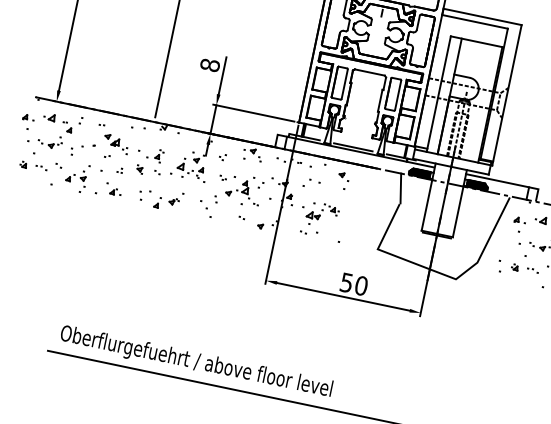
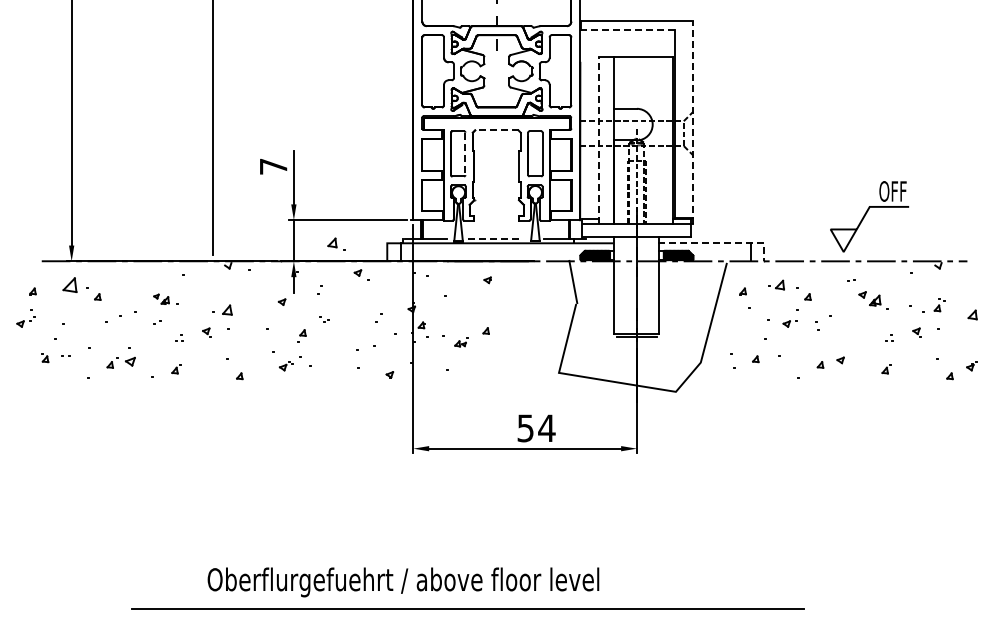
line: (474, 21) -> (627, 29), solid -> dashed
text: (210, 65) -> (273, 166), 8 -> 7
line: (369, 72) -> (496, 130), solid -> dashed
line: (344, 84) -> (465, 154), solid -> dashed
line: (438, 93) -> (598, 139), solid -> dashed
line: (507, 95) -> (693, 122), solid -> dashed
part: (51, 117) -> (69, 284), size x1.6
part: (55, 142) -> (25, 318), moved
part: (115, 142) -> (165, 300), size x0.7
line: (353, 147) -> (495, 238), solid -> dashed
part: (157, 154) -> (226, 305), size x1.6
part: (183, 167) -> (336, 243), moved
part: (200, 171) -> (301, 335), moved
part: (83, 176) -> (130, 356), size x1.4
line: (508, 183) -> (721, 243), solid -> dashed
part: (237, 187) -> (347, 328), removed
part: (173, 202) -> (285, 366), moved
part: (314, 214) -> (461, 342), size x0.6
text: (361, 285) -> (546, 428), 50 -> 54
text: (196, 362) -> (403, 582), moved

